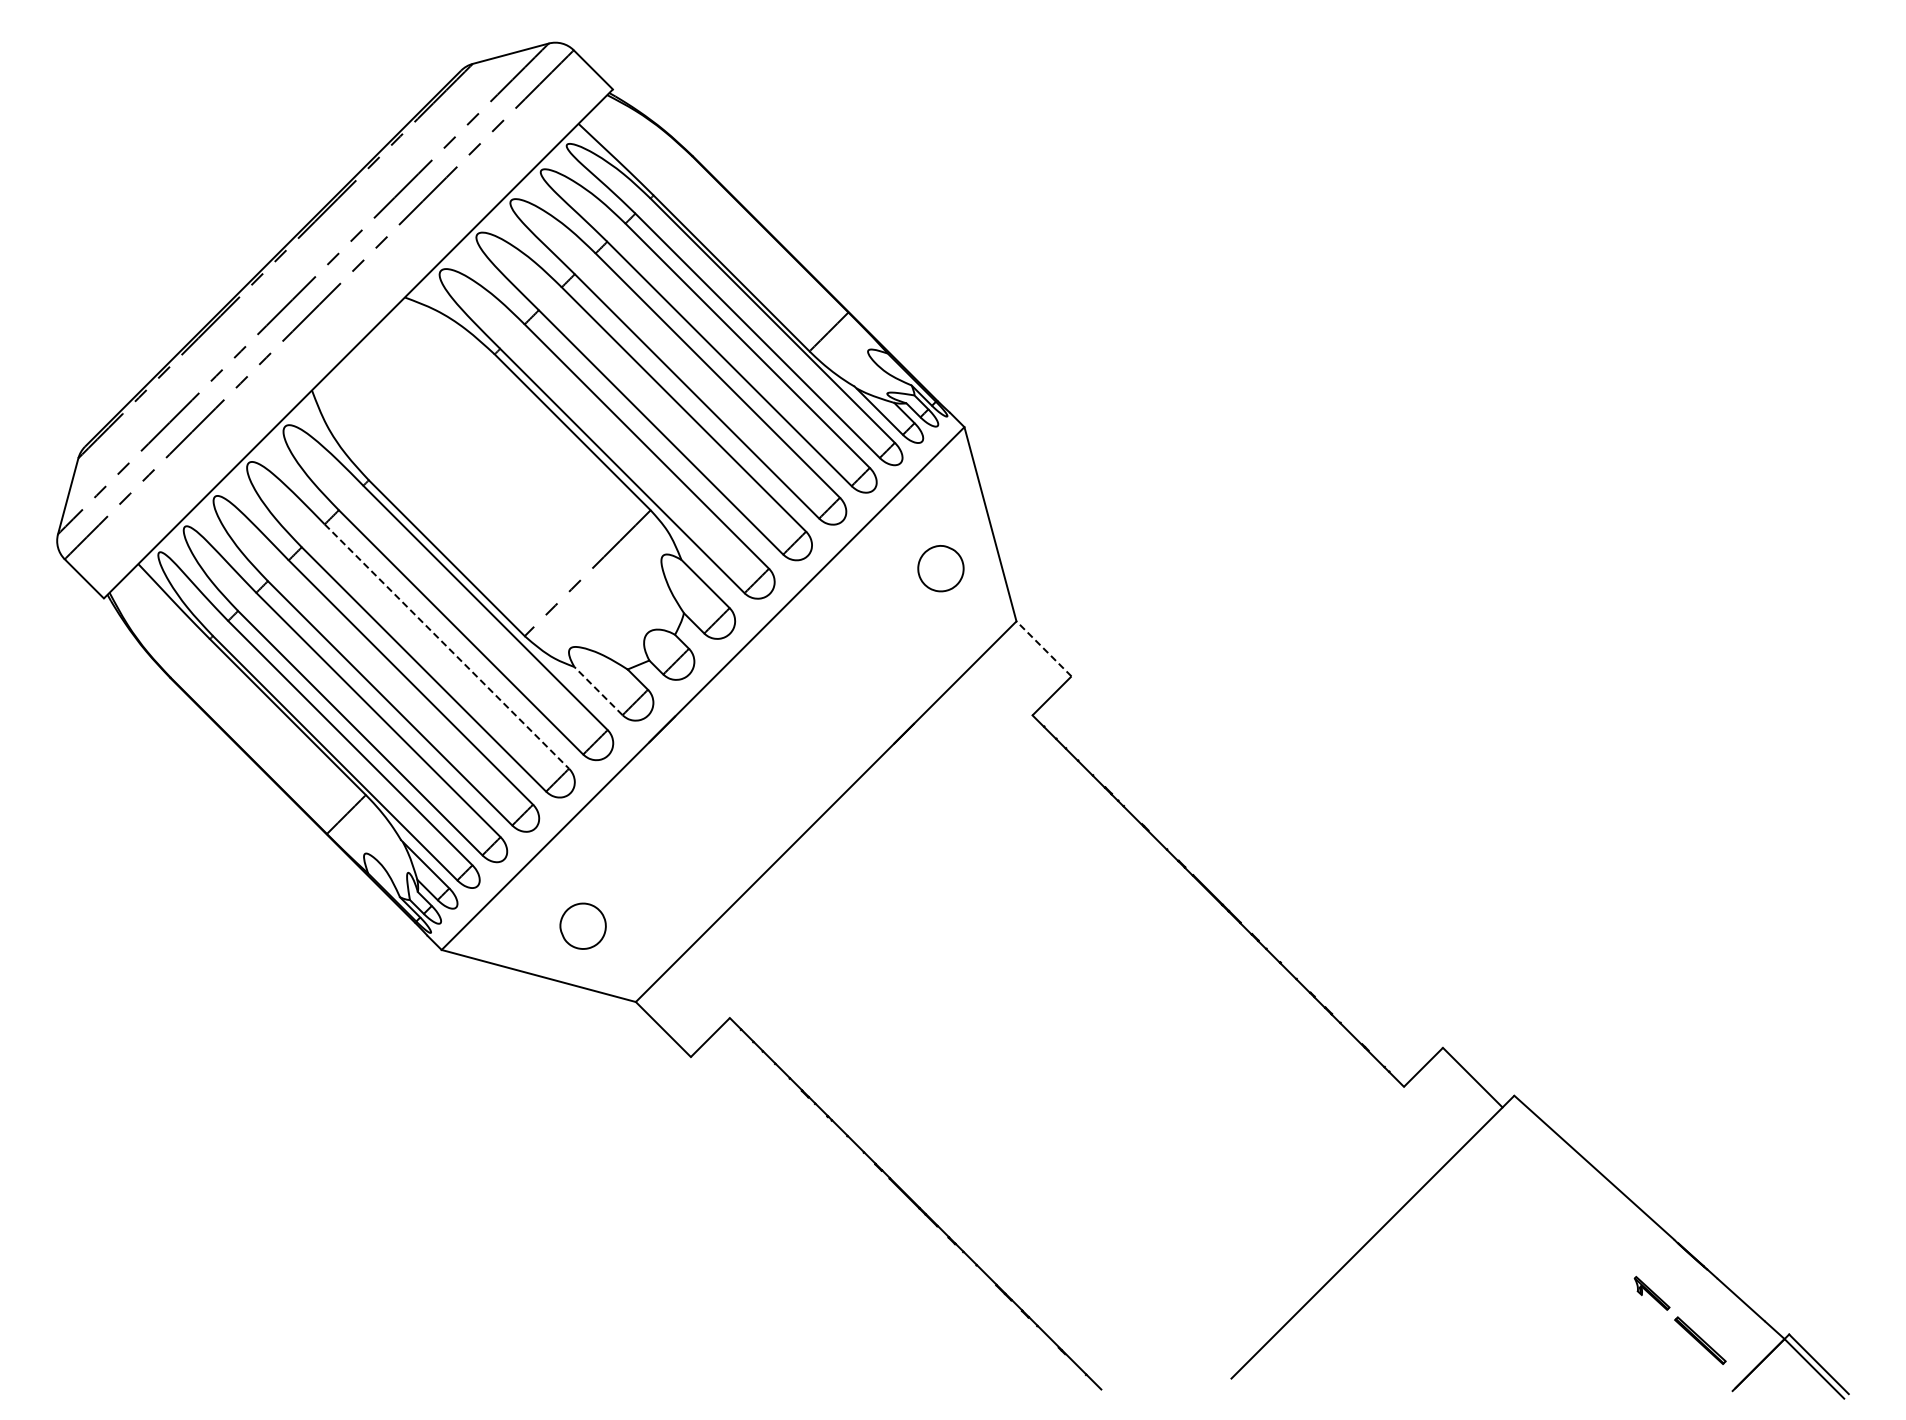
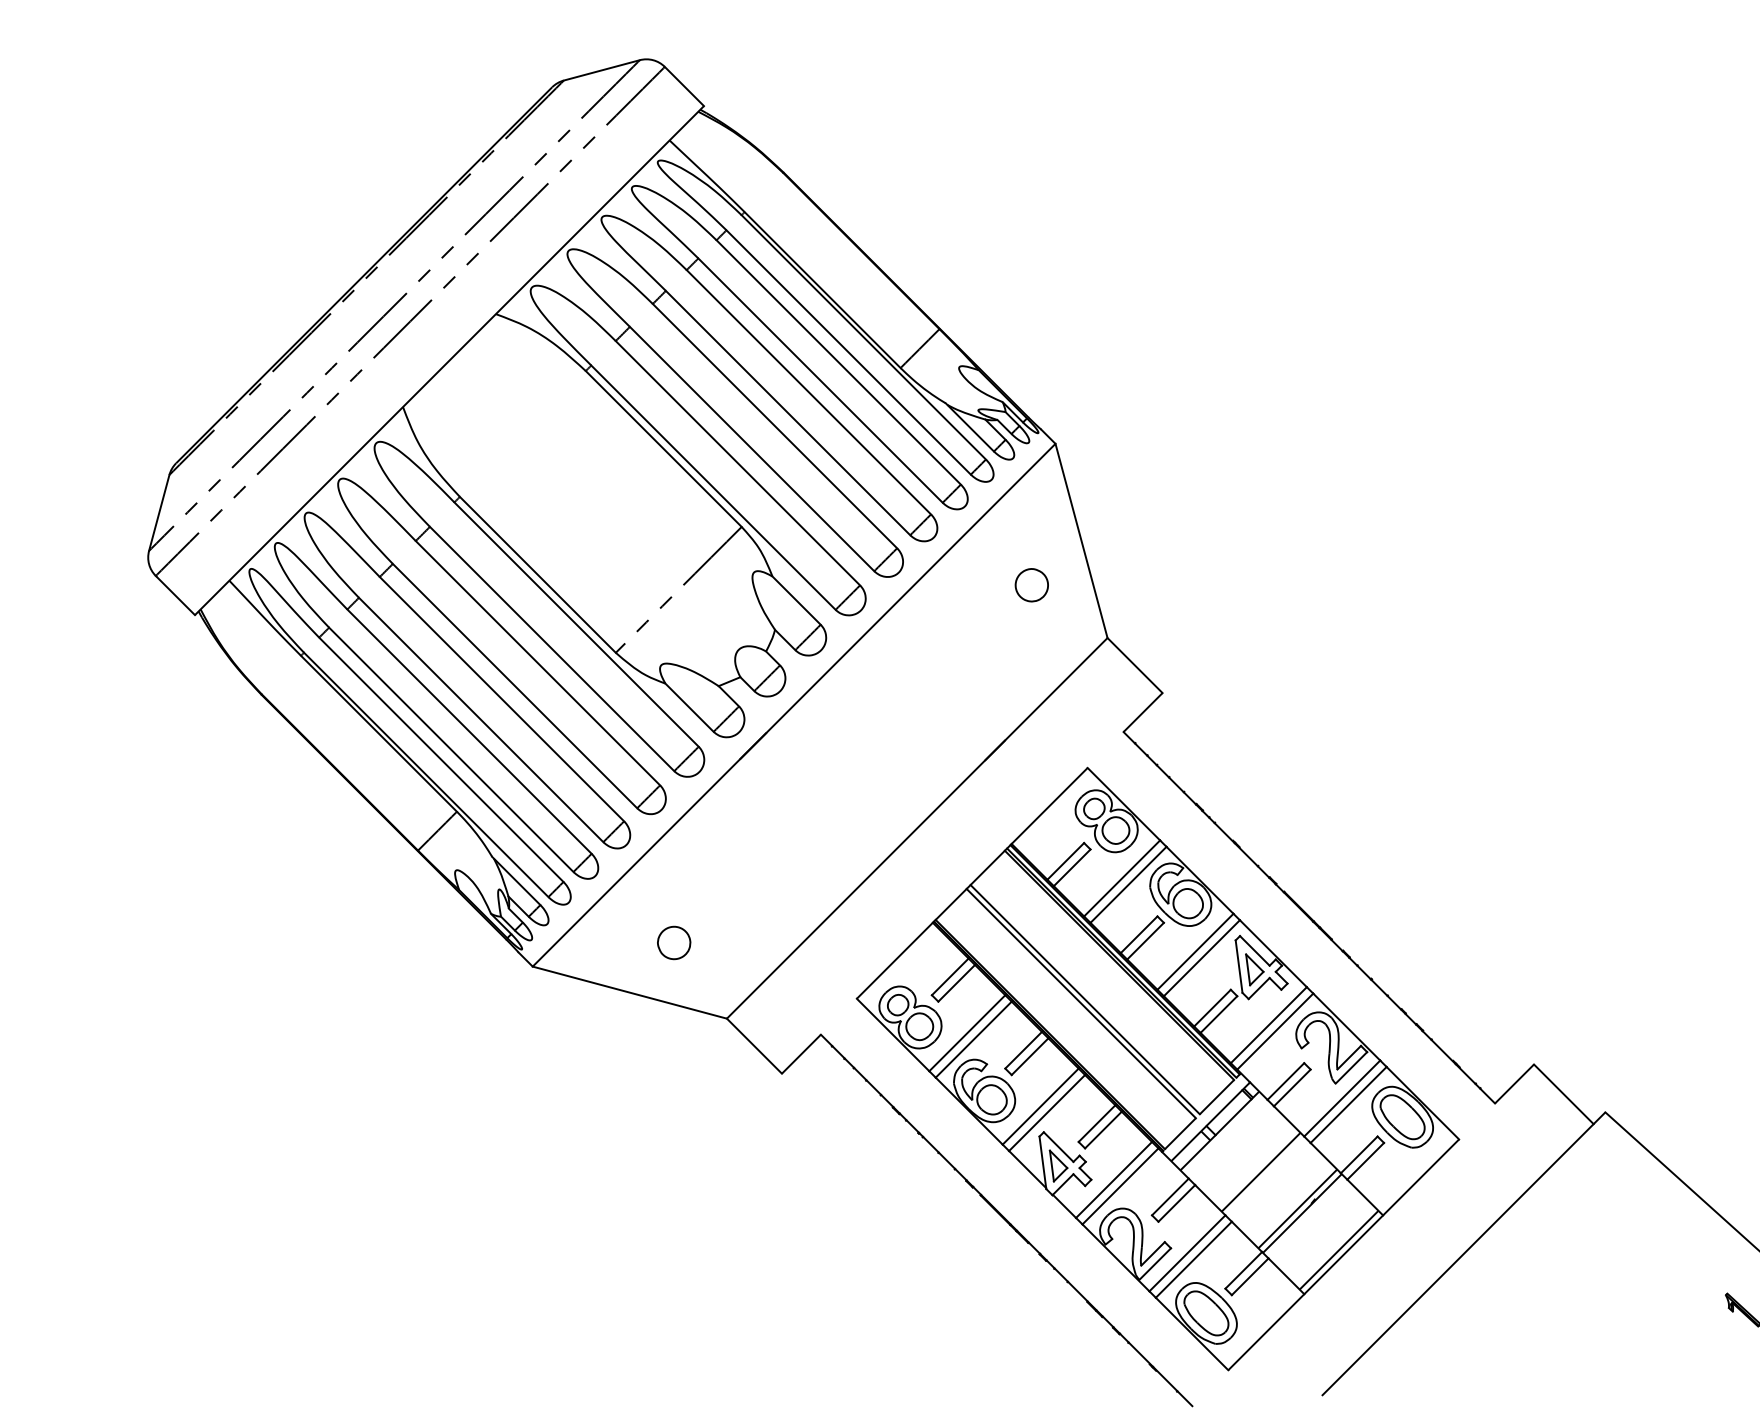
part: (940, 568) -> (1031, 585), size x0.71
line: (446, 646) -> (537, 663), dashed -> solid
line: (1044, 648) -> (1135, 665), dashed -> solid
line: (598, 690) -> (689, 707), dashed -> solid
part: (582, 926) -> (673, 943), size x0.71
part: (1066, 1052) -> (1157, 1069), added

